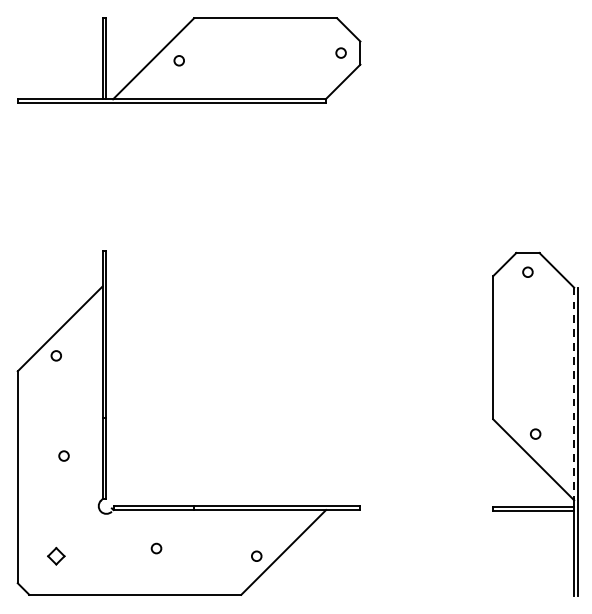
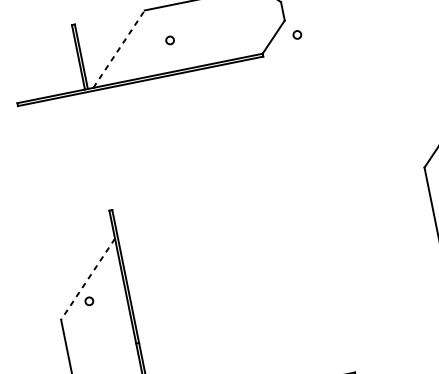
circle: (340, 52) -> (296, 34), moved
line: (153, 58) -> (118, 48), solid -> dashed
circle: (178, 60) -> (169, 40), moved
line: (60, 328) -> (88, 278), solid -> dashed

